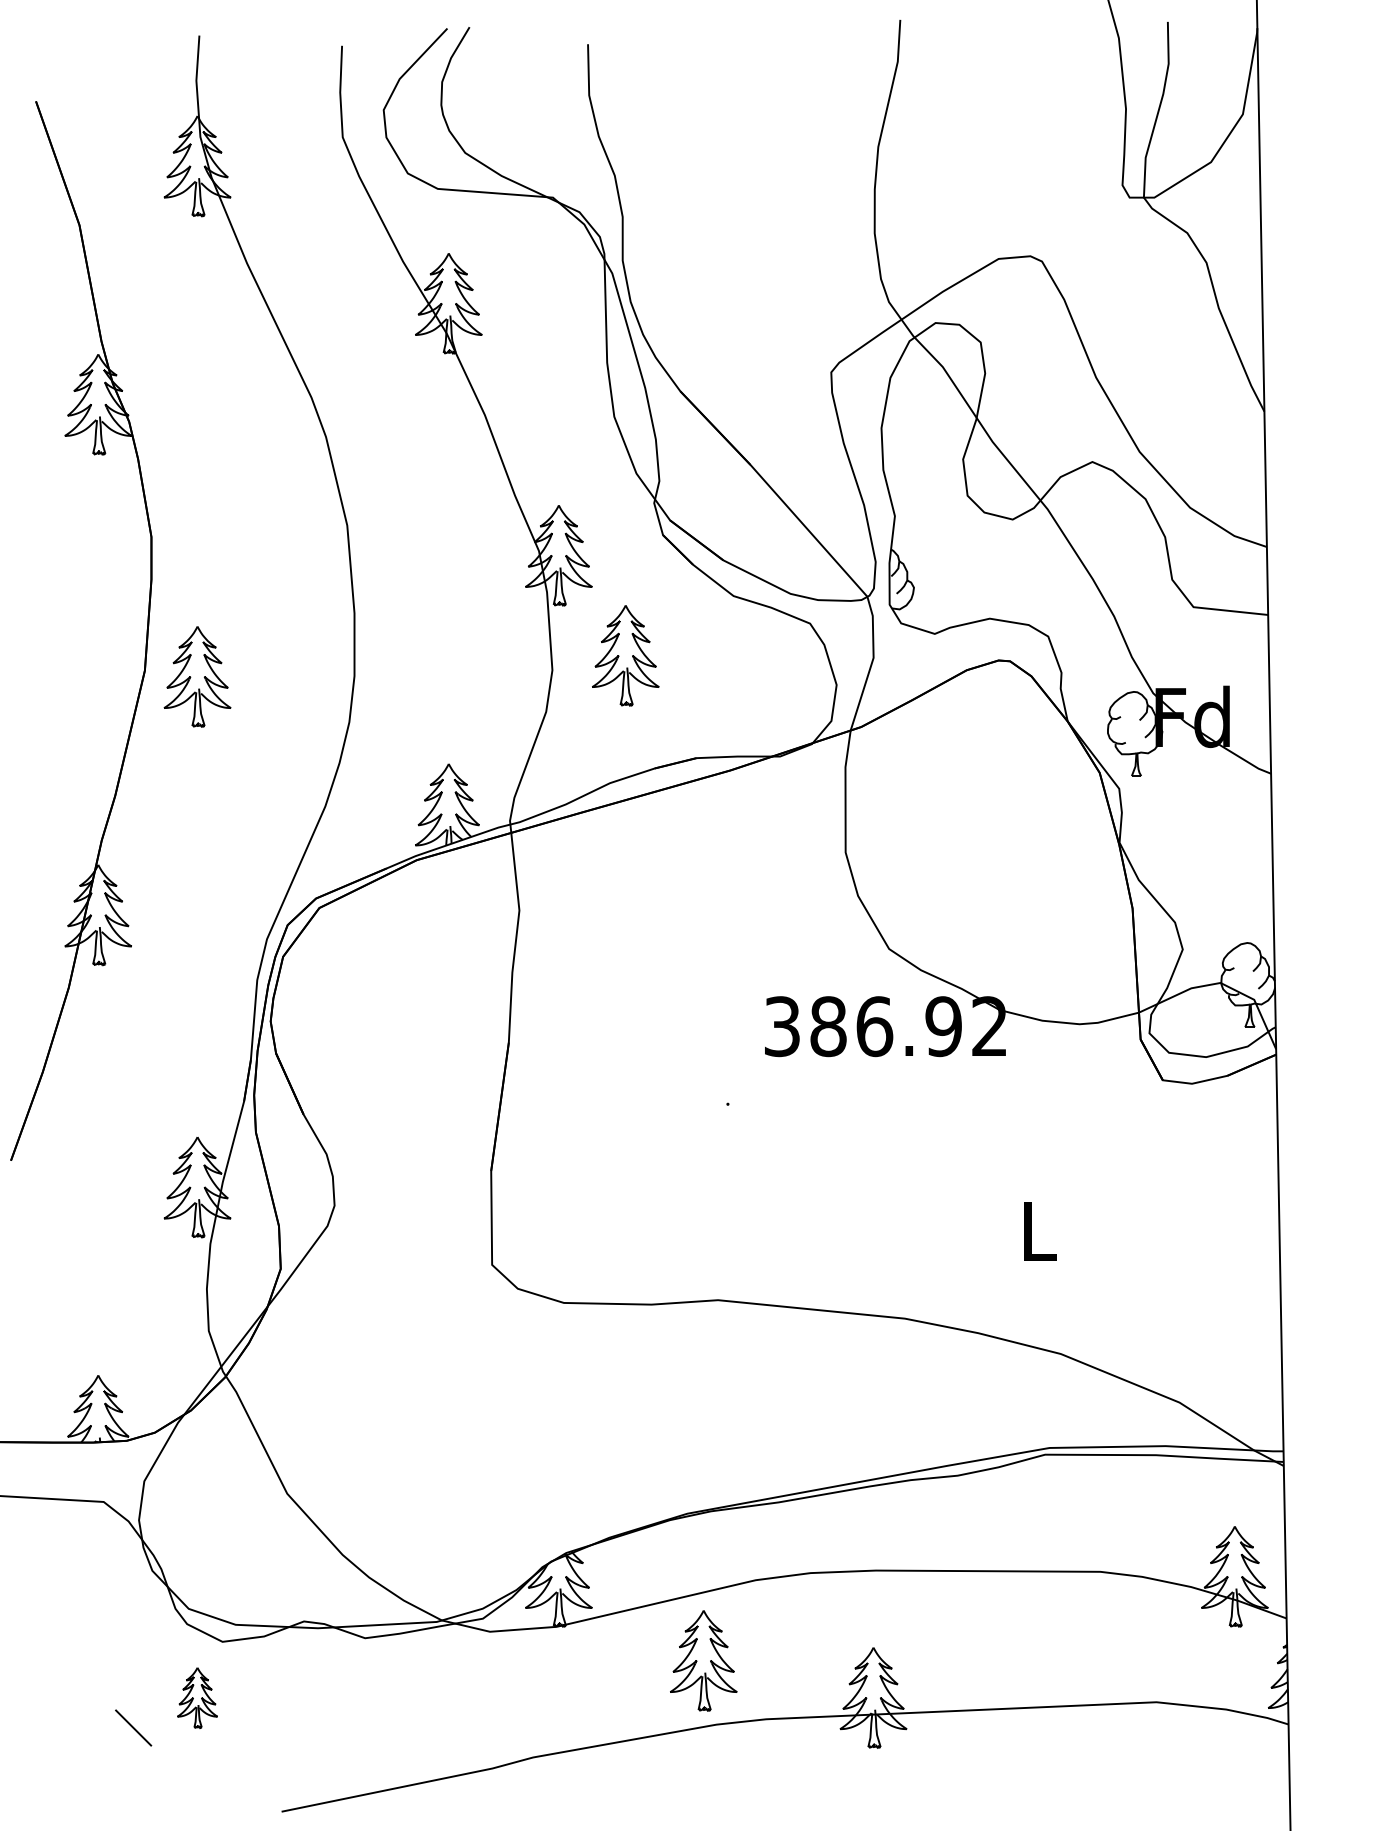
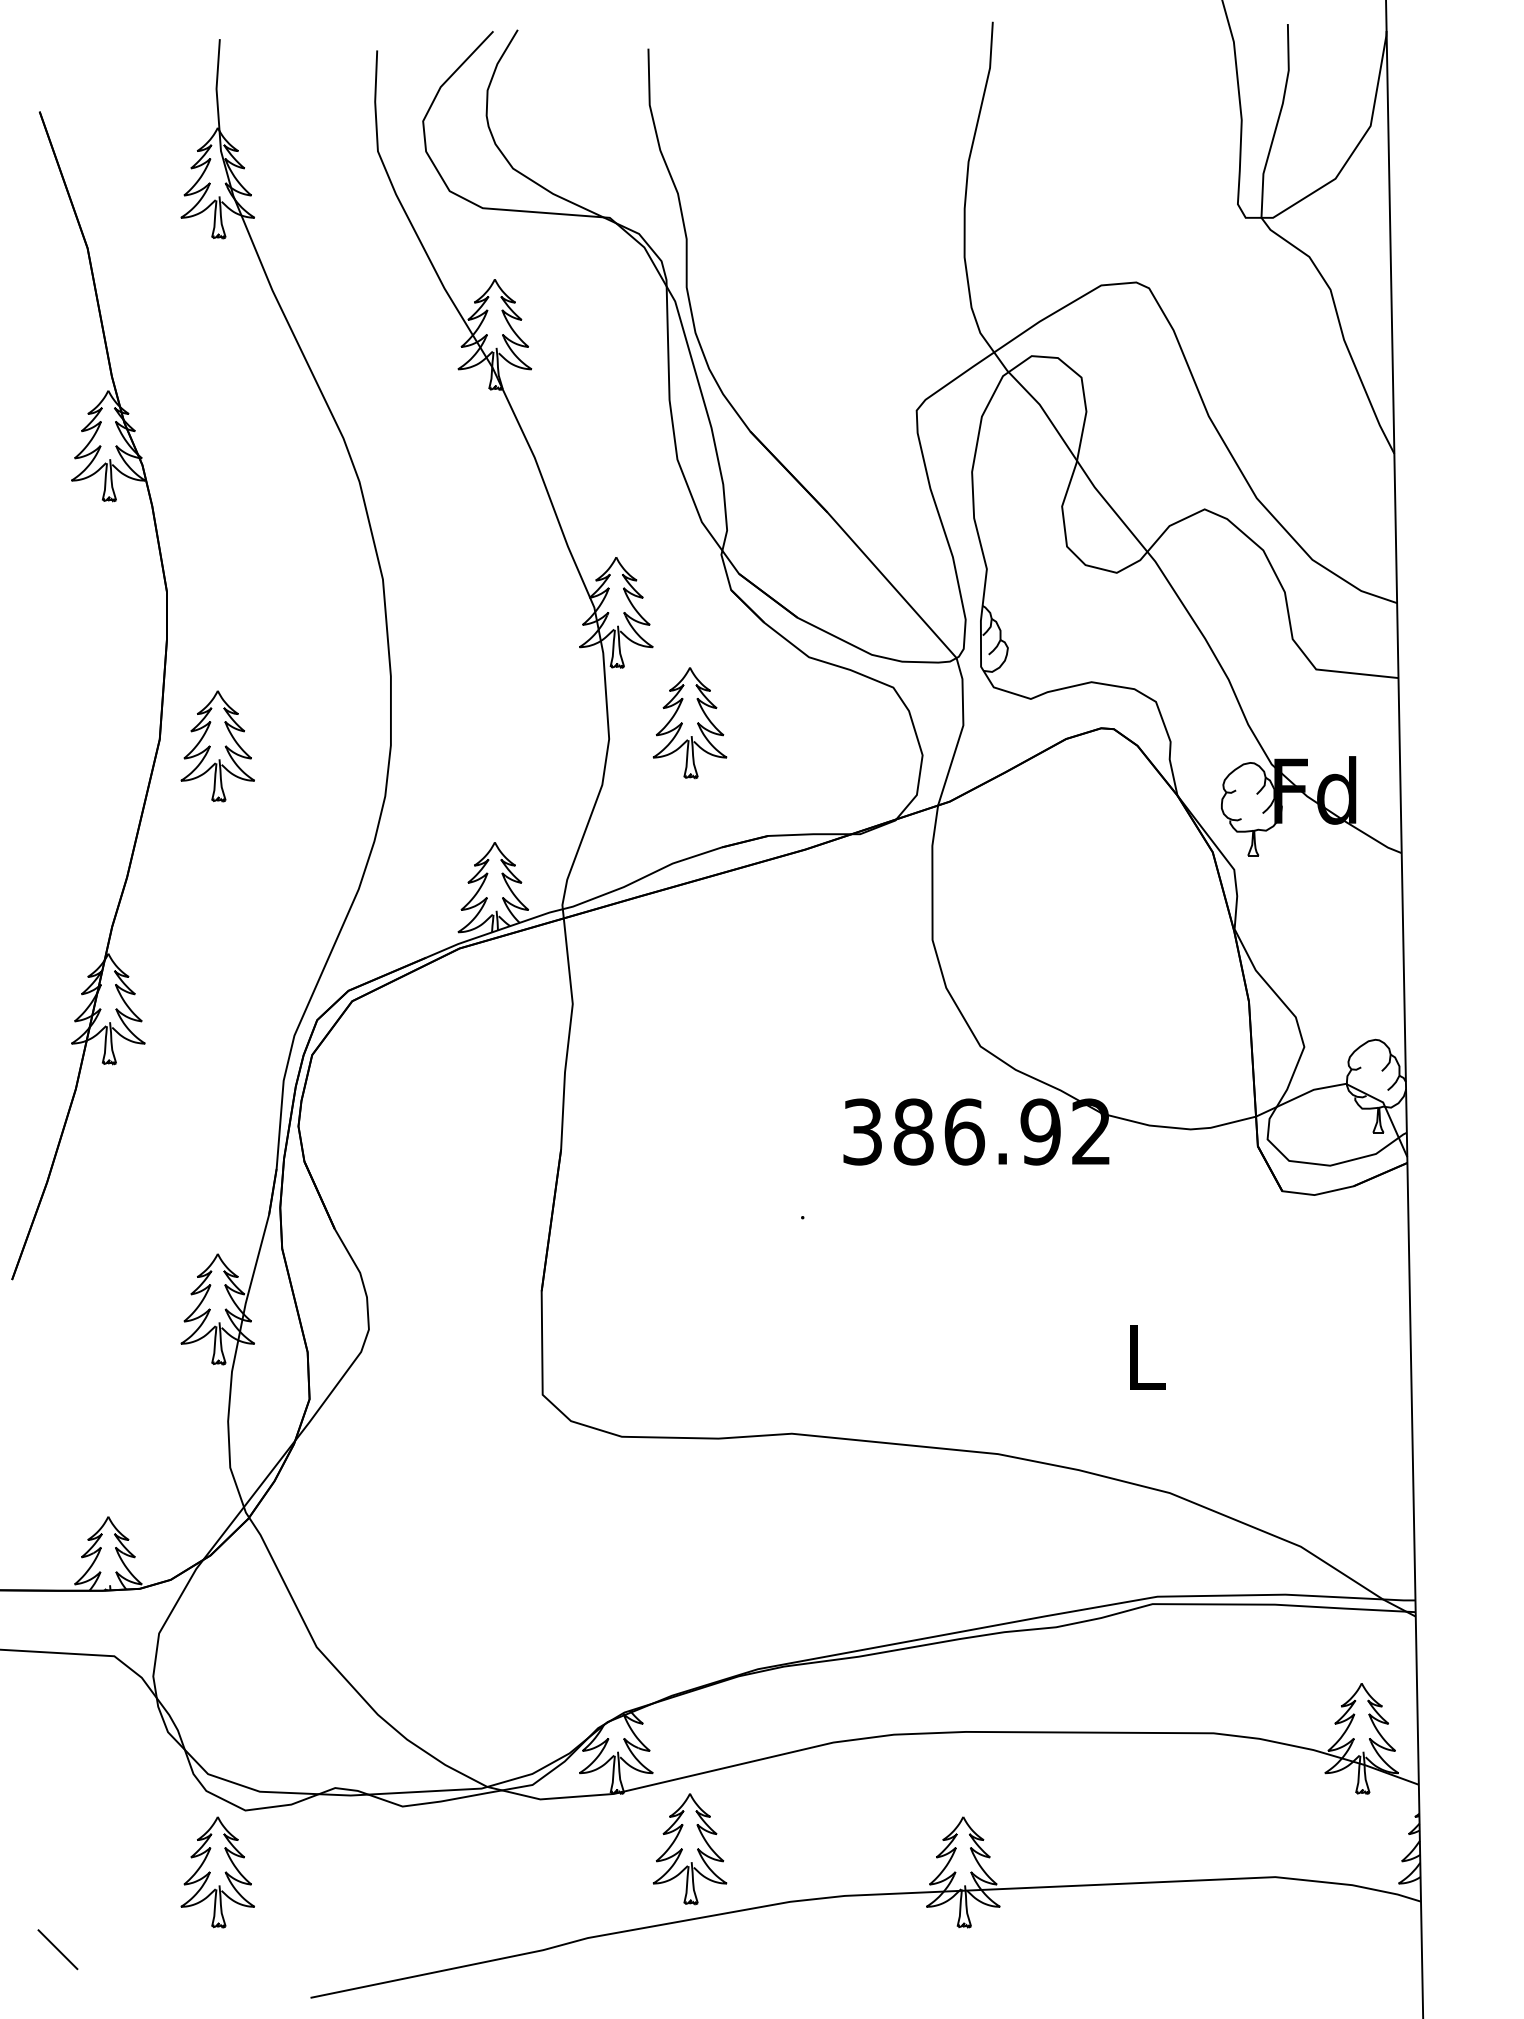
part: (703, 1660) -> (689, 1848), moved
part: (197, 1697) -> (217, 1871), size x1.67
line: (133, 1727) -> (57, 1949), moved

